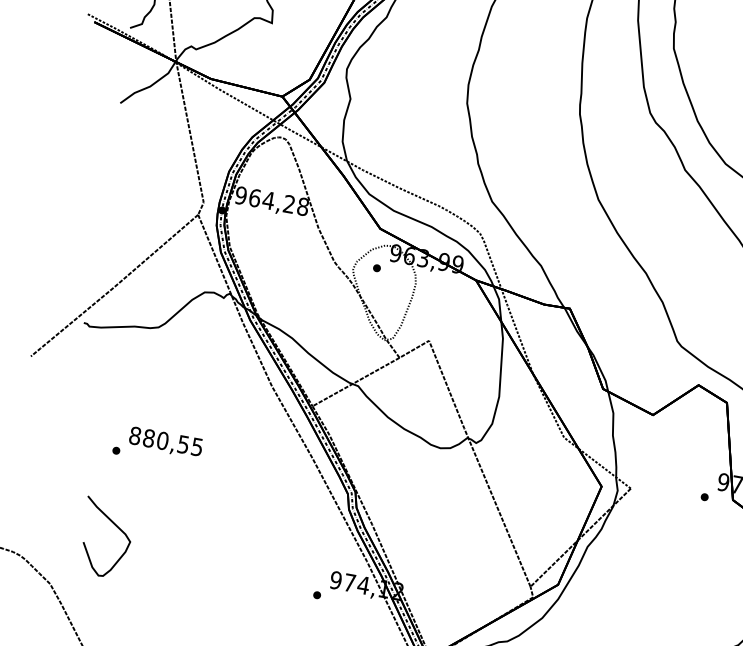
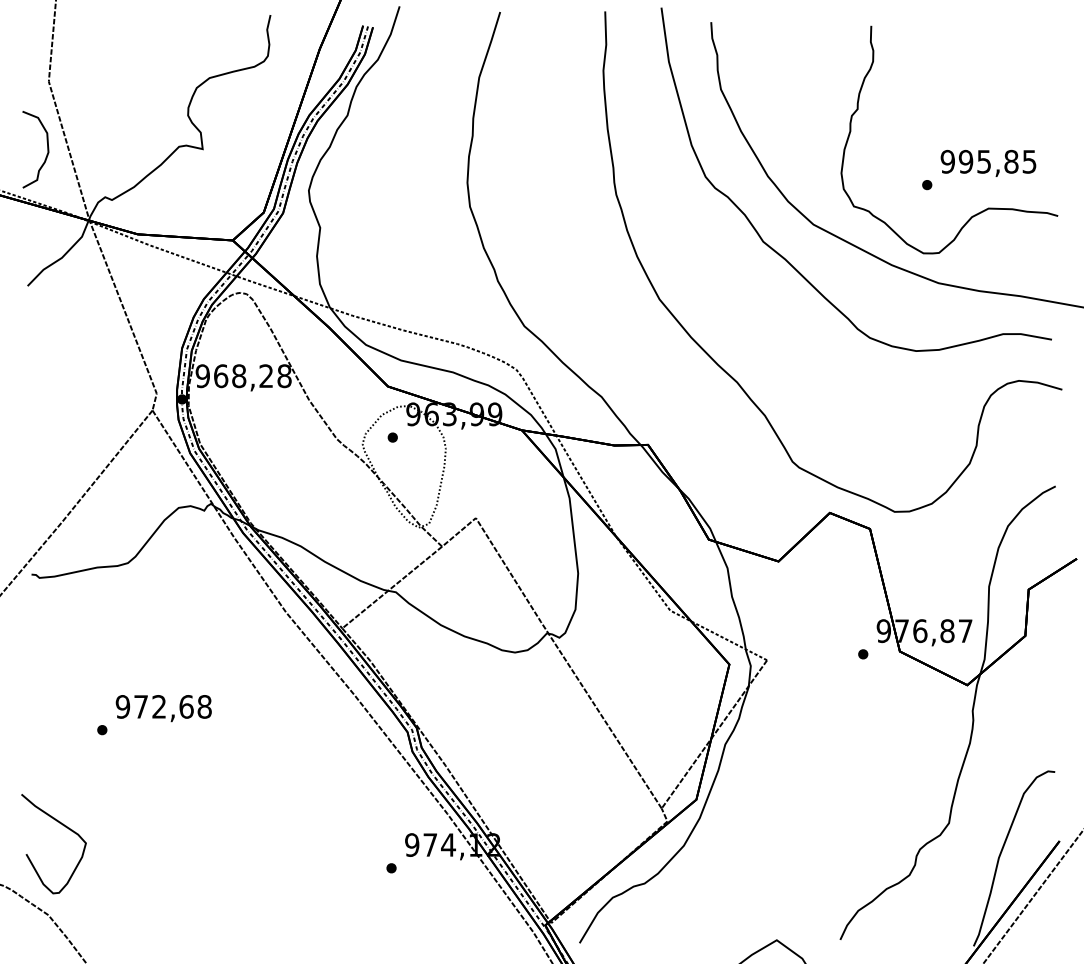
text: (268, 200) -> (238, 376), 964,28 -> 968,28
text: (166, 441) -> (163, 706), 880,55 -> 972,68
curve: (116, 527) -> (65, 827), moved

